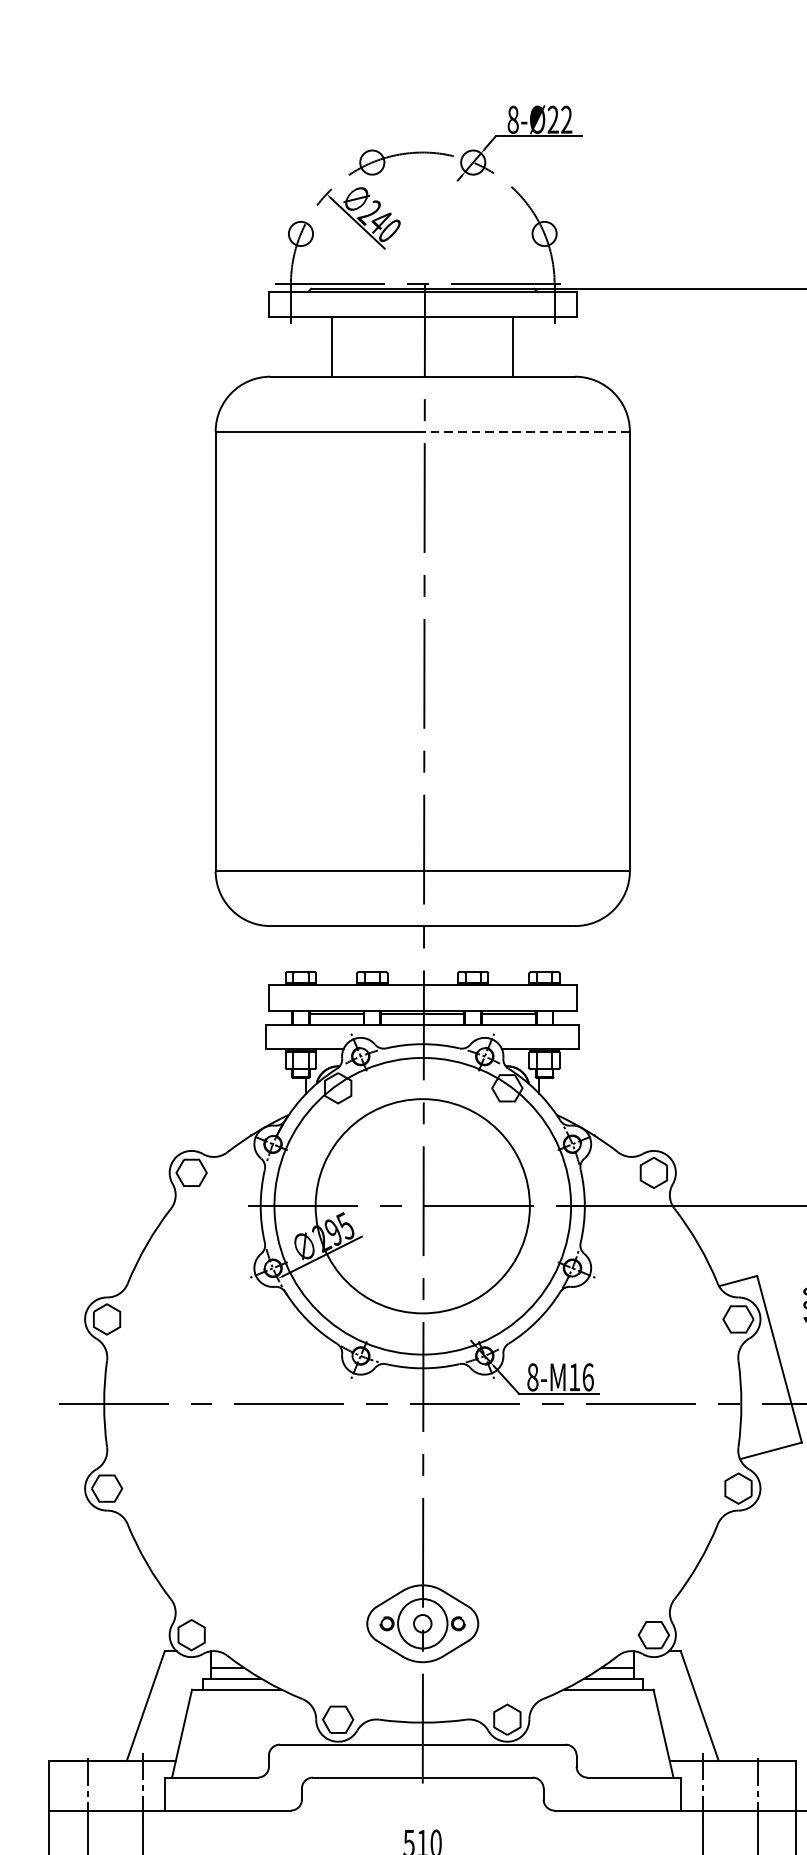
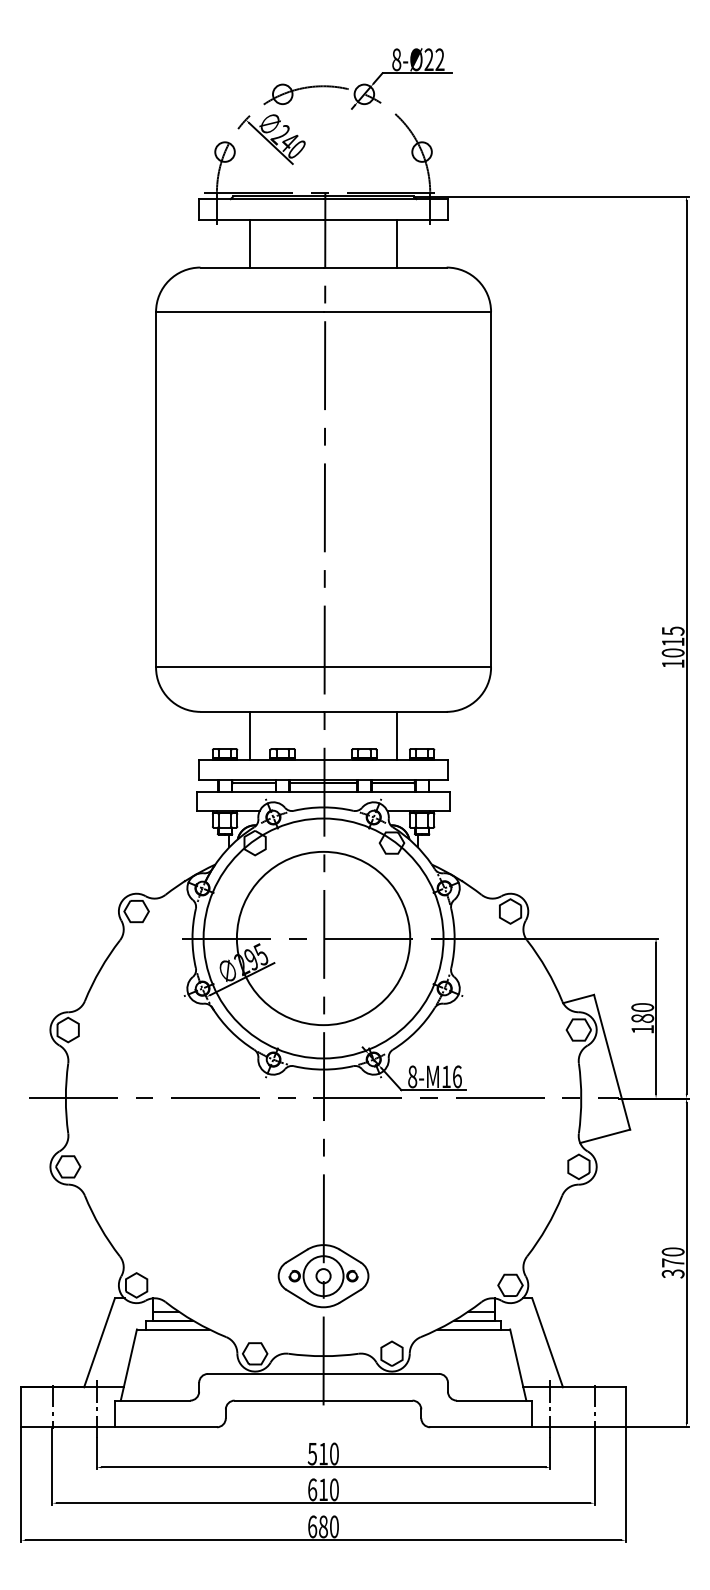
line: (526, 432) -> (407, 312), dashed -> solid
line: (332, 955) -> (250, 735), added
line: (512, 955) -> (396, 735), added

